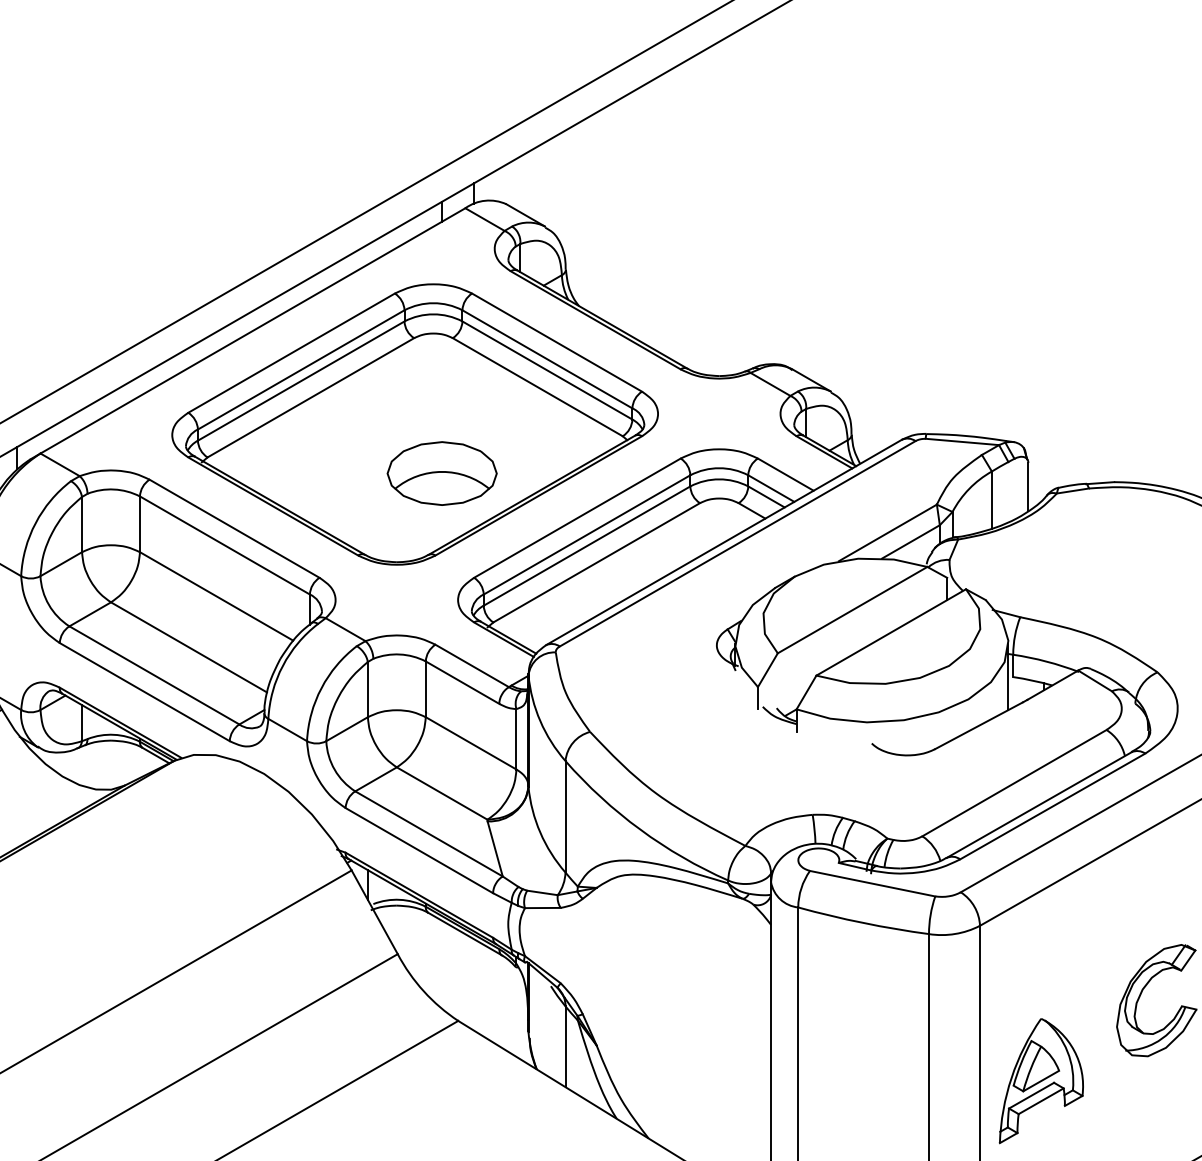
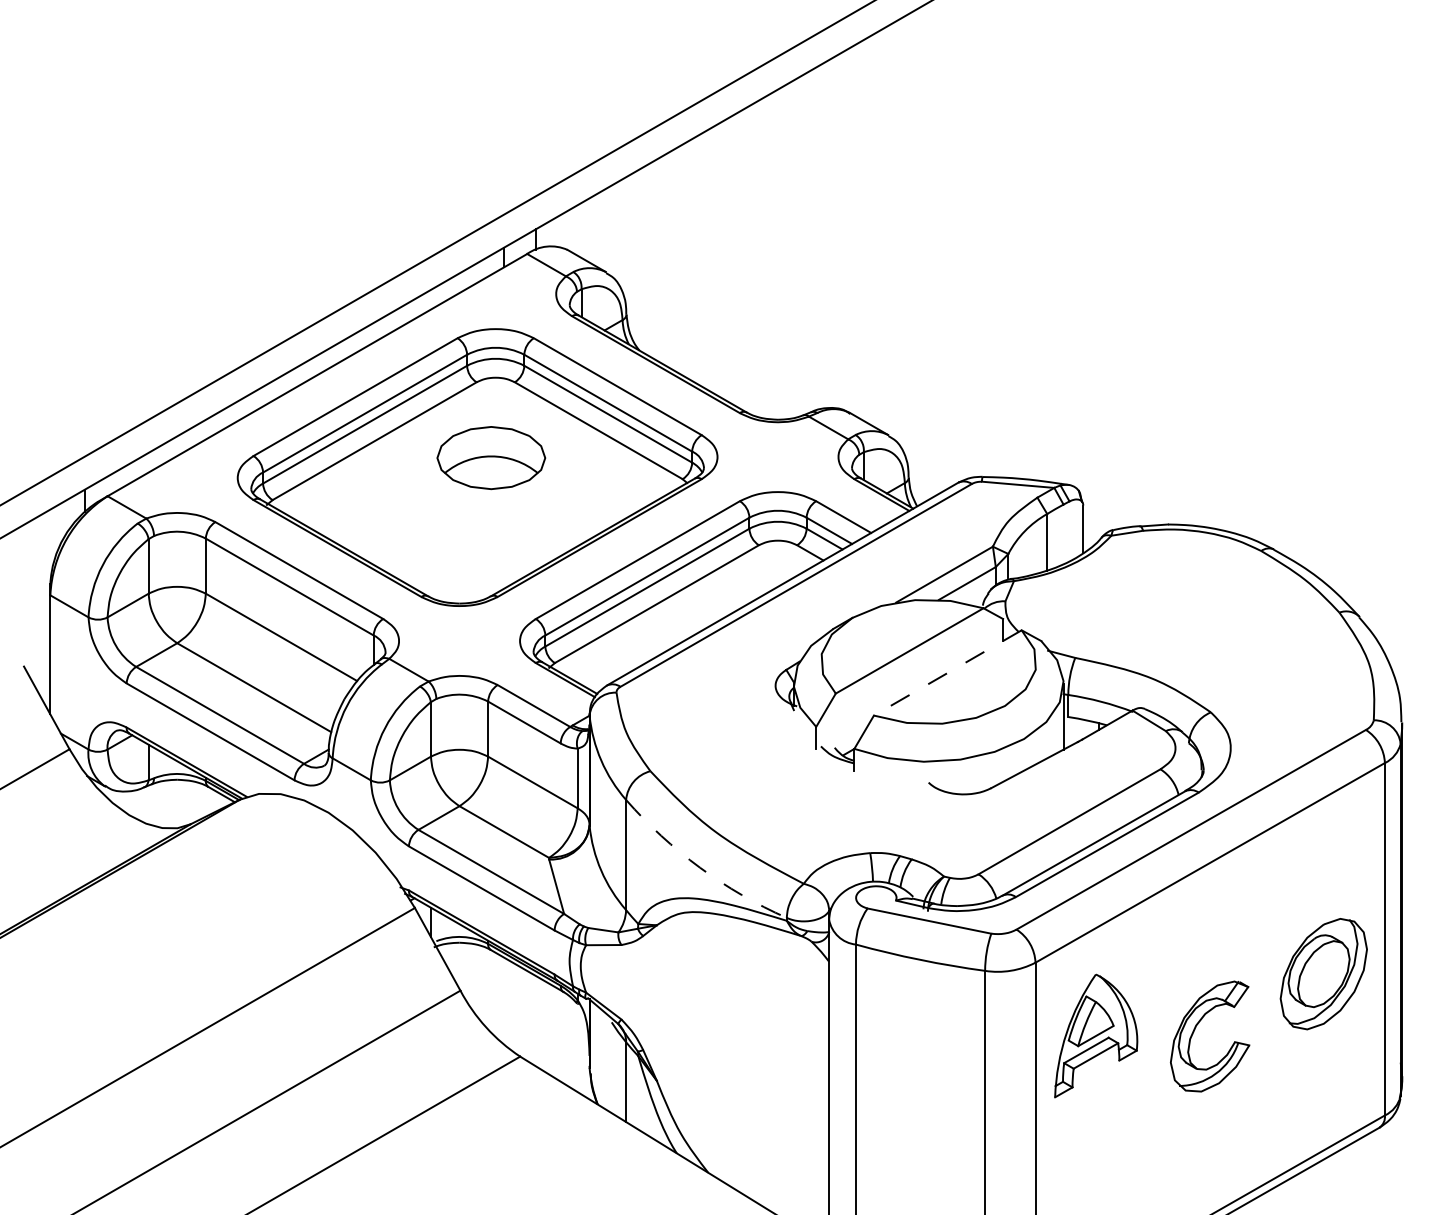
part: (442, 474) -> (491, 458), moved
line: (890, 633) -> (947, 673), solid -> dashed
arc: (640, 829) -> (700, 867), solid -> dashed
part: (1041, 1080) -> (1096, 1035), moved

